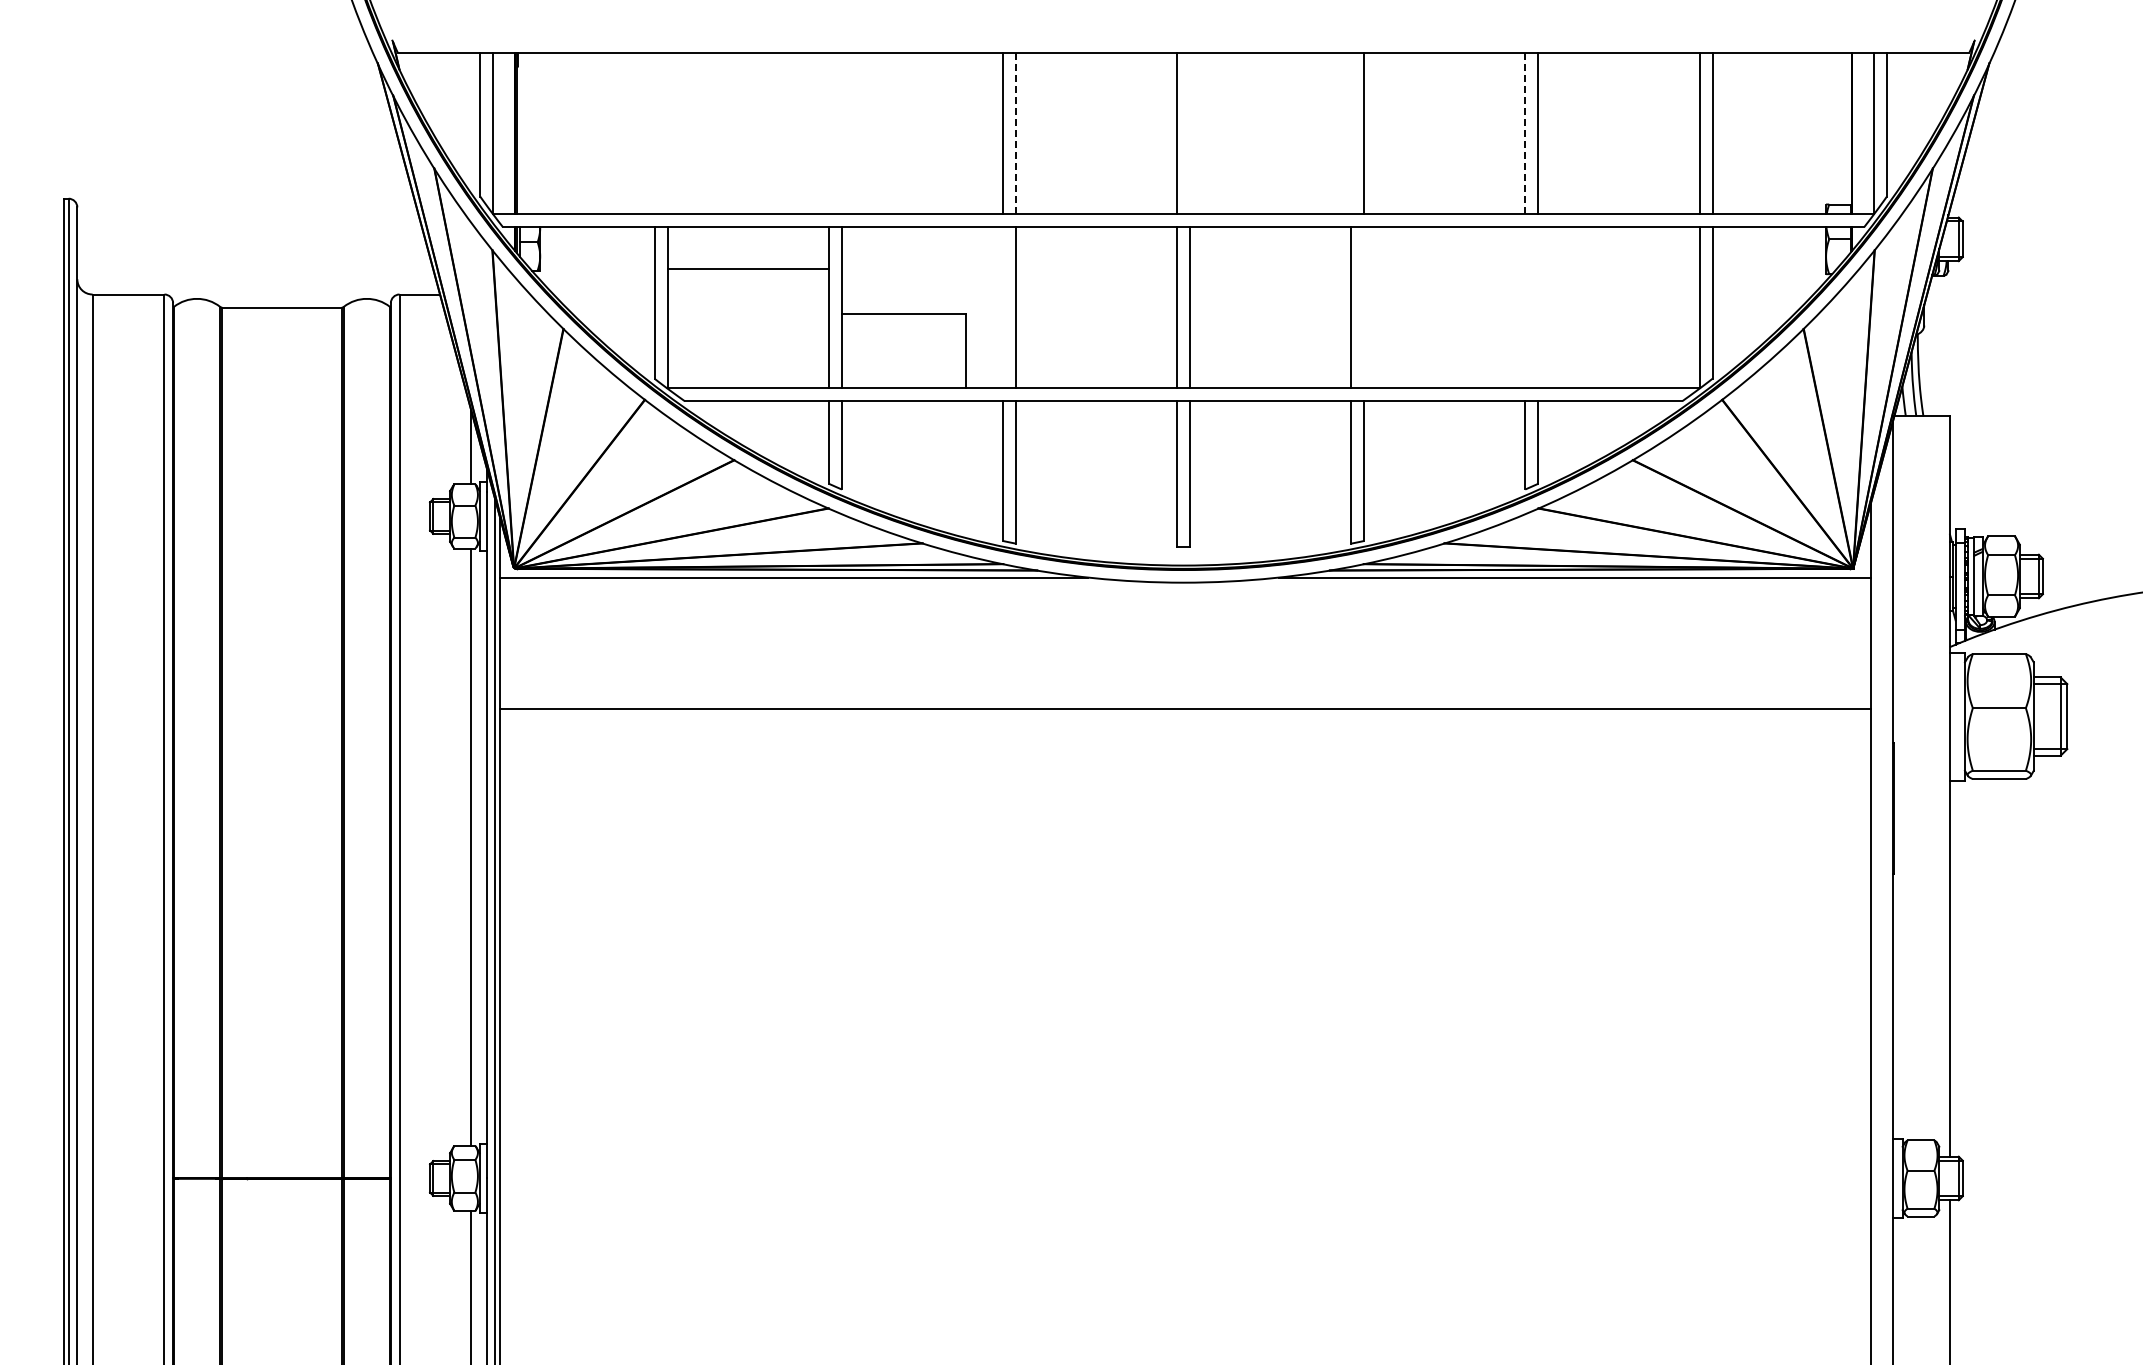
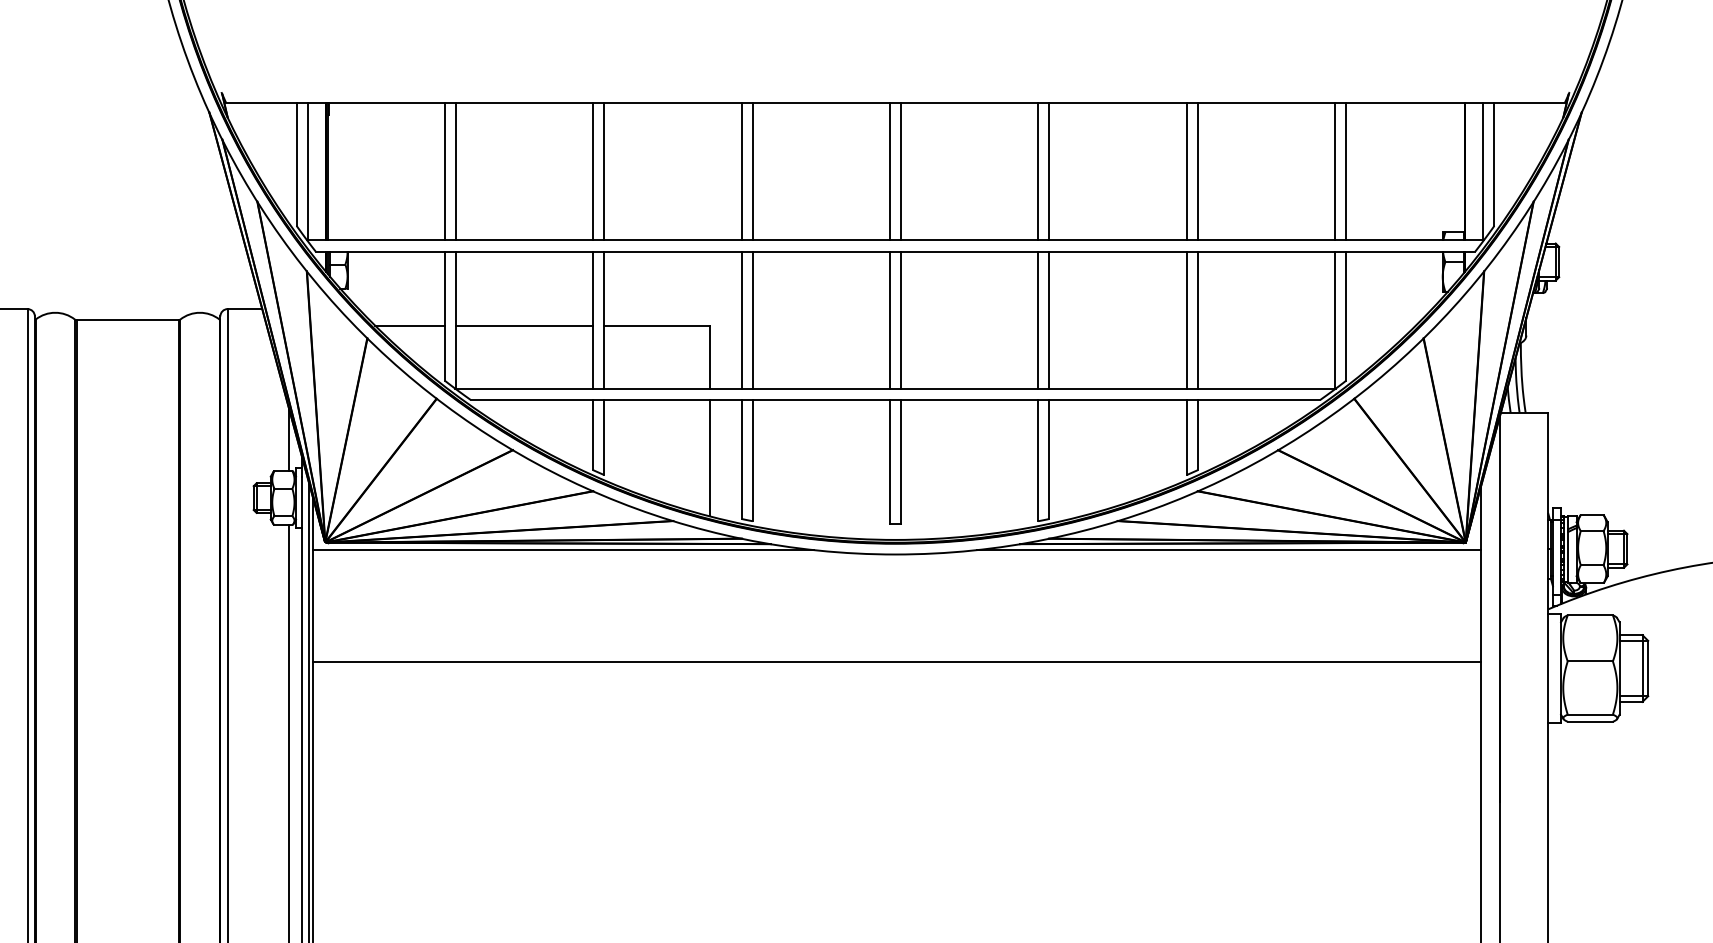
line: (654, 132) -> (444, 171), added
line: (667, 132) -> (455, 171), added
line: (828, 132) -> (593, 171), added
line: (841, 132) -> (604, 171), added
line: (1190, 132) -> (901, 171), added
line: (1351, 132) -> (1038, 171), added
line: (1015, 133) -> (752, 171), dashed -> solid
line: (1525, 133) -> (1186, 171), dashed -> solid
line: (747, 269) -> (524, 326), moved
line: (1002, 307) -> (741, 320), added
line: (1364, 307) -> (1049, 320), added
line: (1525, 307) -> (1186, 320), added
line: (1538, 307) -> (1197, 320), added
line: (613, 314) -> (409, 326), added
line: (965, 469) -> (709, 458), added

